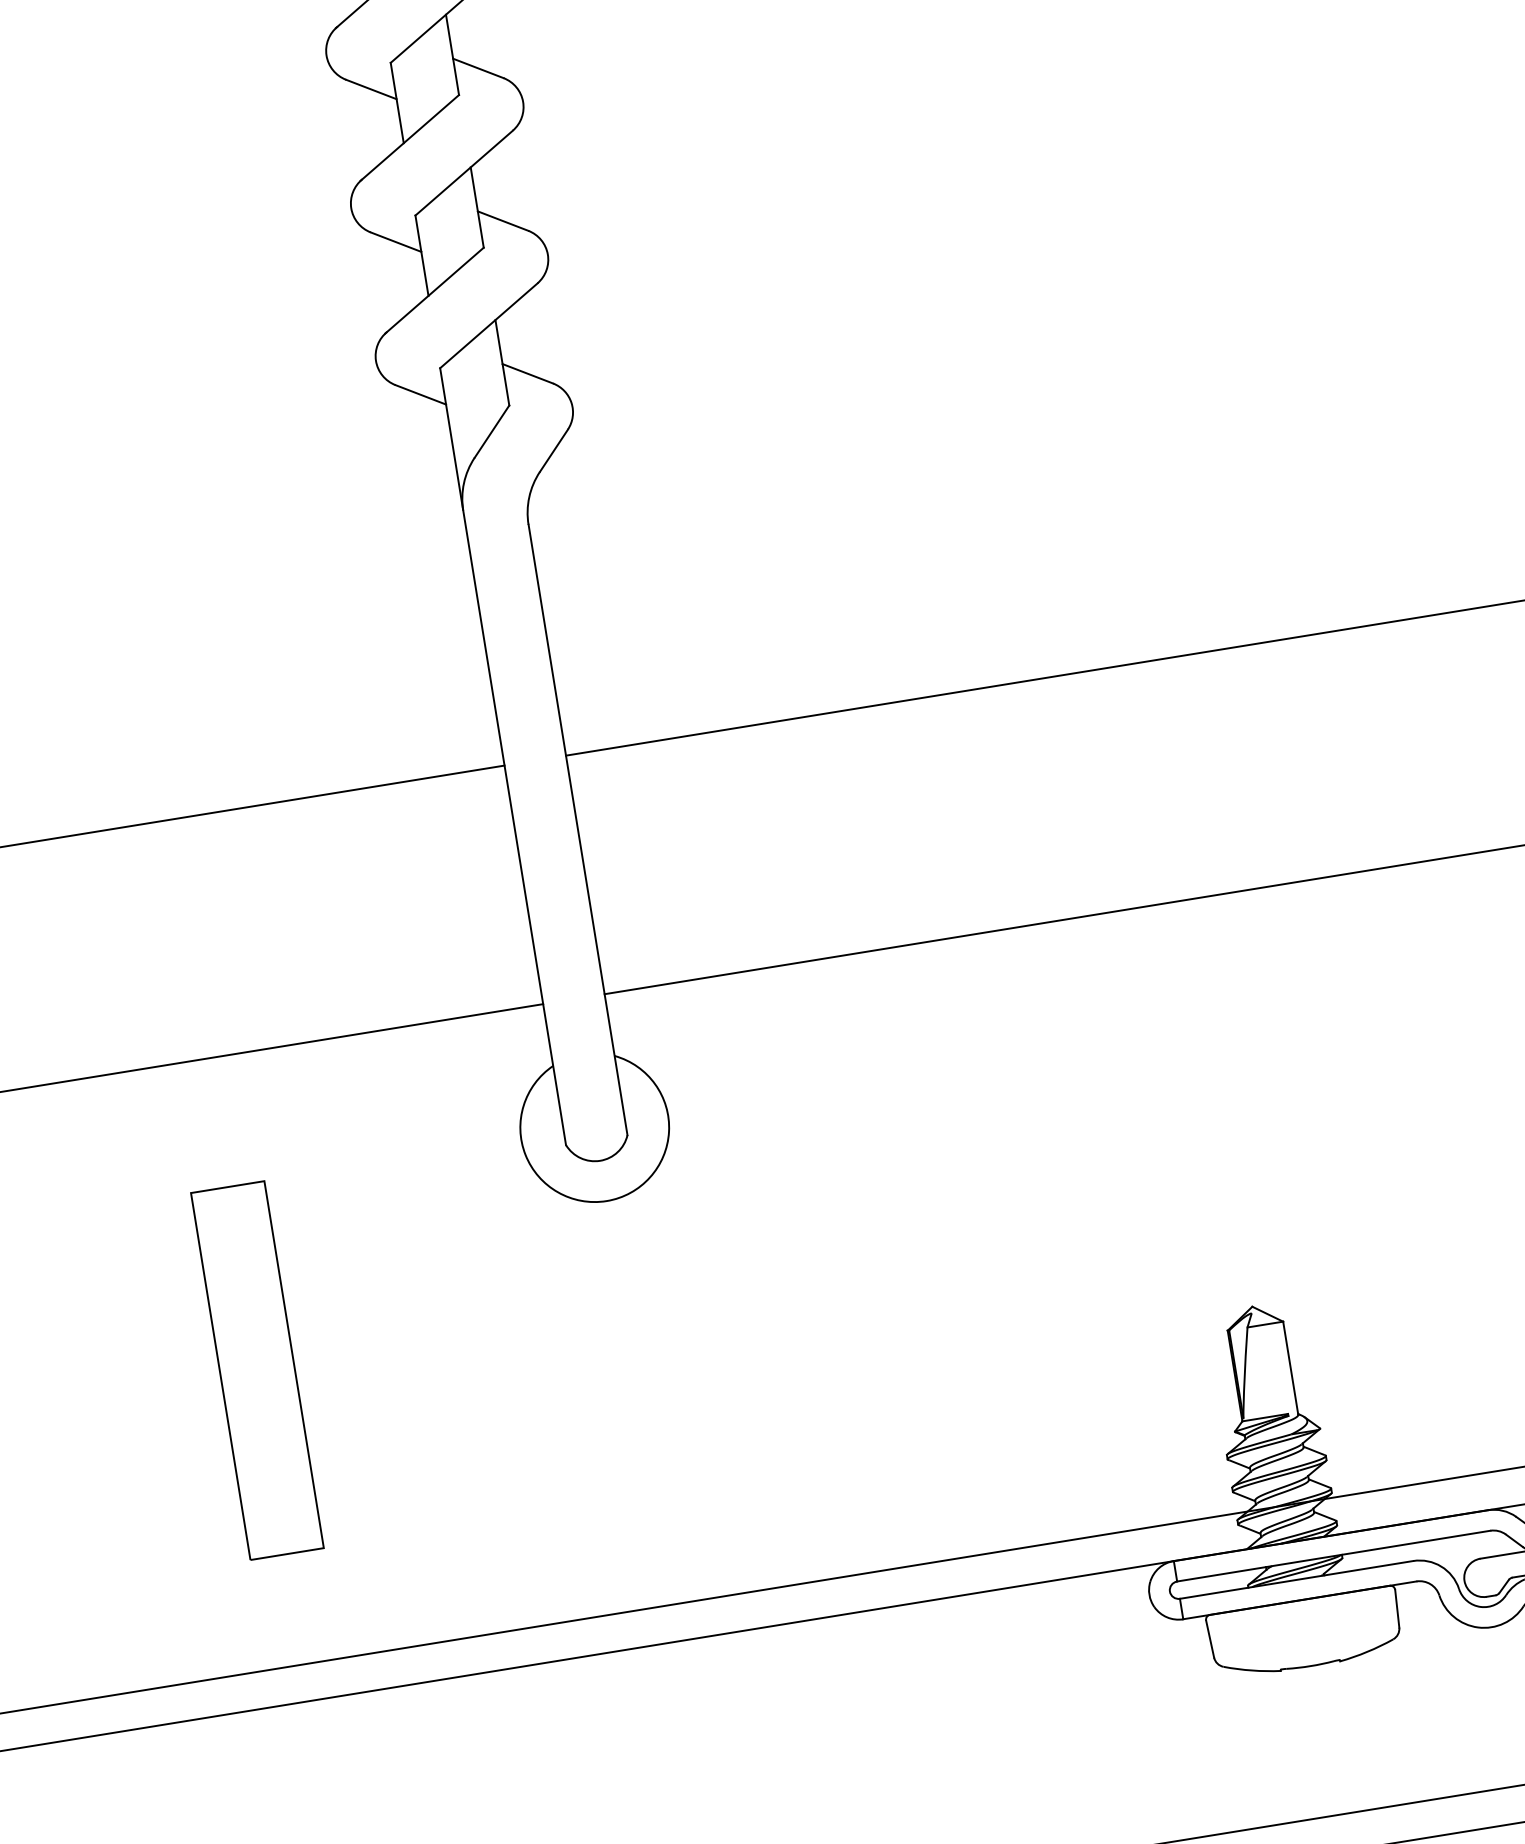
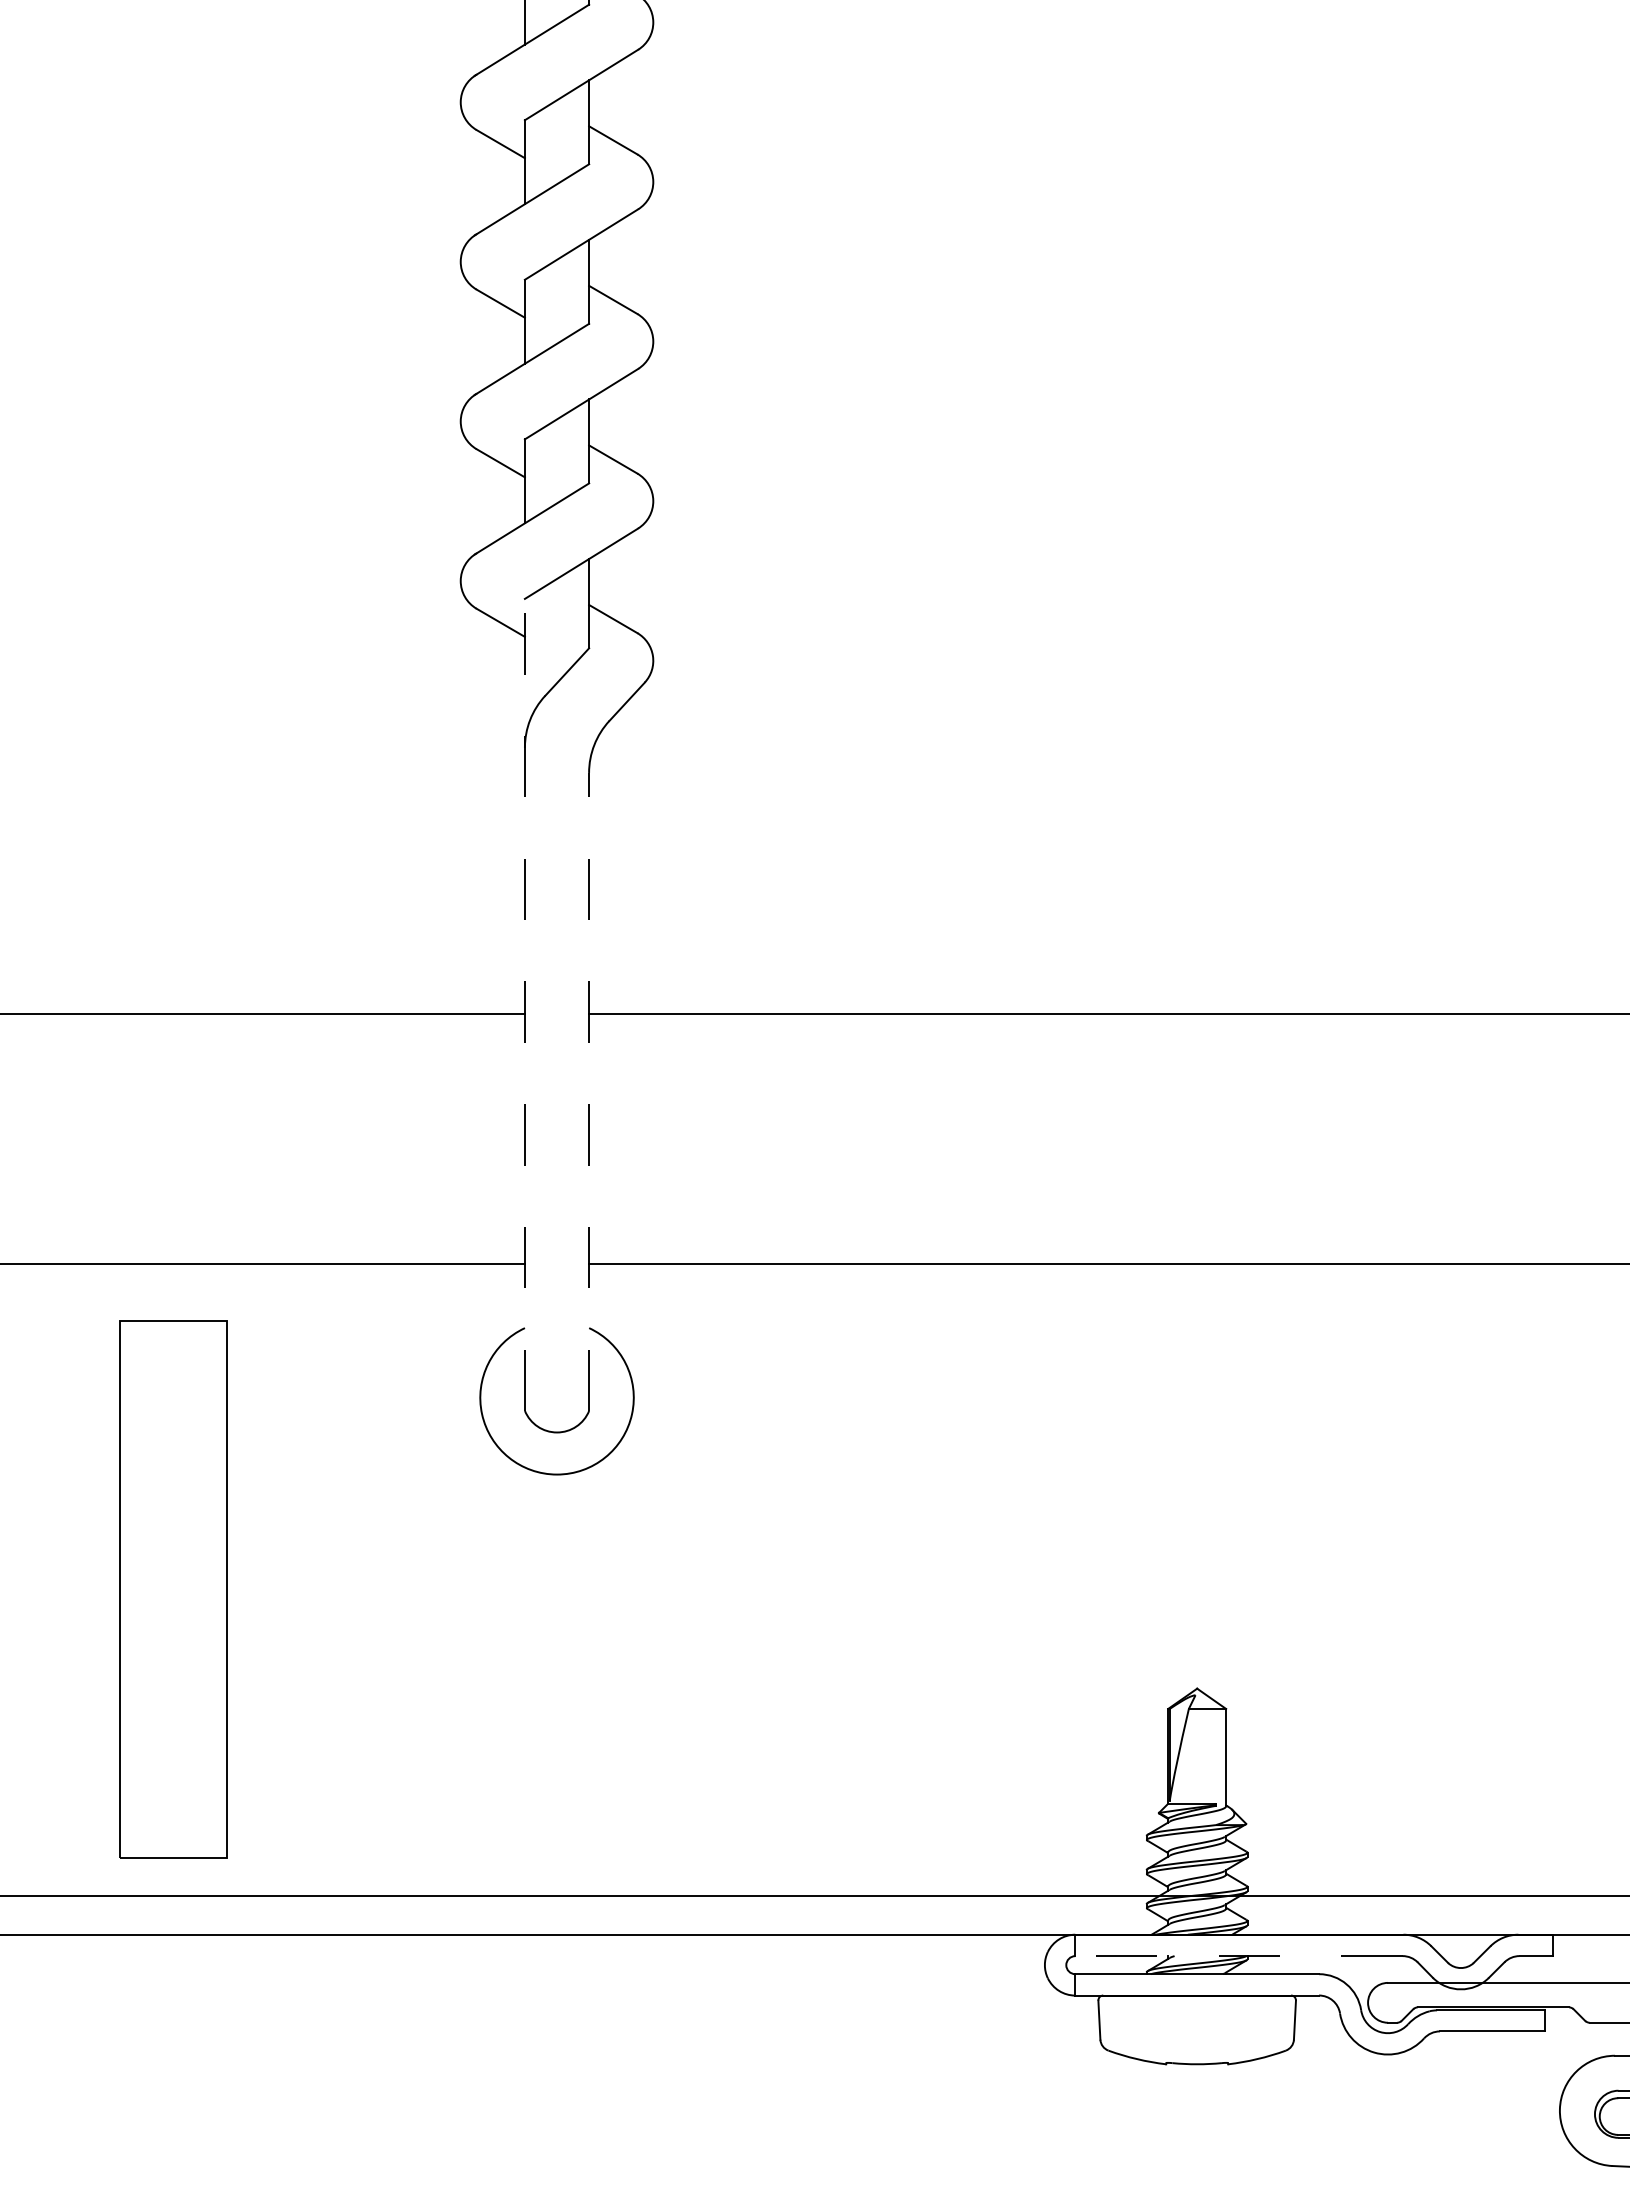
line: (502, 756) -> (524, 1004), solid -> dashed
line: (578, 829) -> (589, 1091), solid -> dashed
part: (257, 1370) -> (173, 1589), size x1.4
line: (1333, 1556) -> (1238, 1956), solid -> dashed

